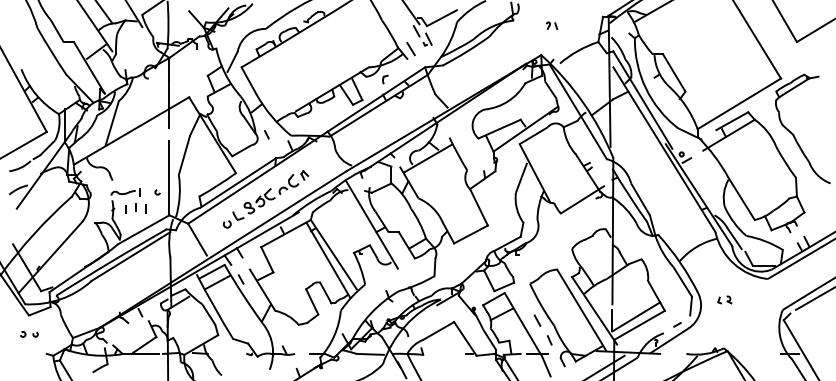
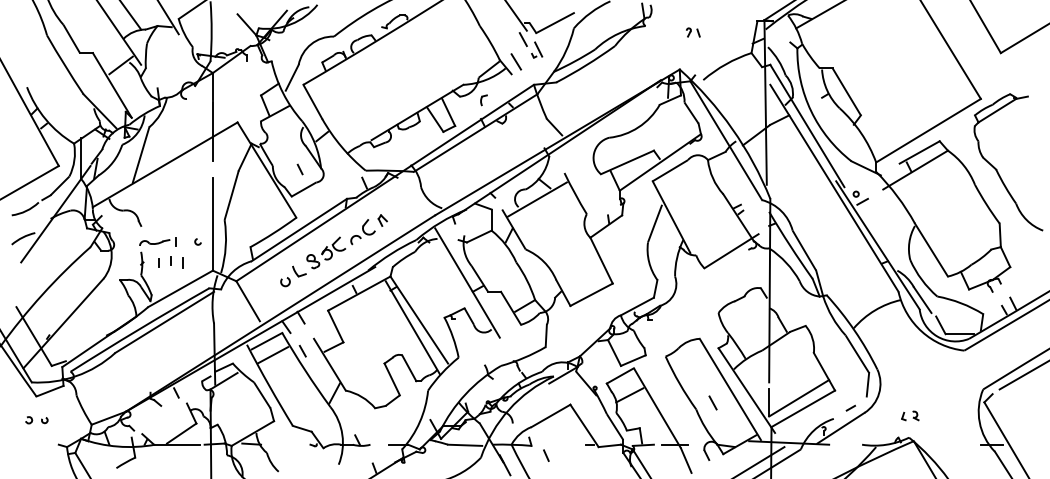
line: (266, 134) -> (299, 169), moved
part: (724, 299) -> (910, 415), moved
line: (537, 320) -> (712, 402), moved
line: (549, 340) -> (546, 455), moved

